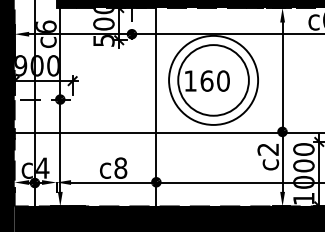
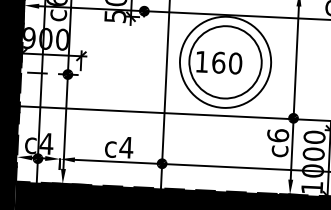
text: (268, 149) -> (278, 135), c2 -> c6
text: (120, 167) -> (126, 146), c8 -> c4

